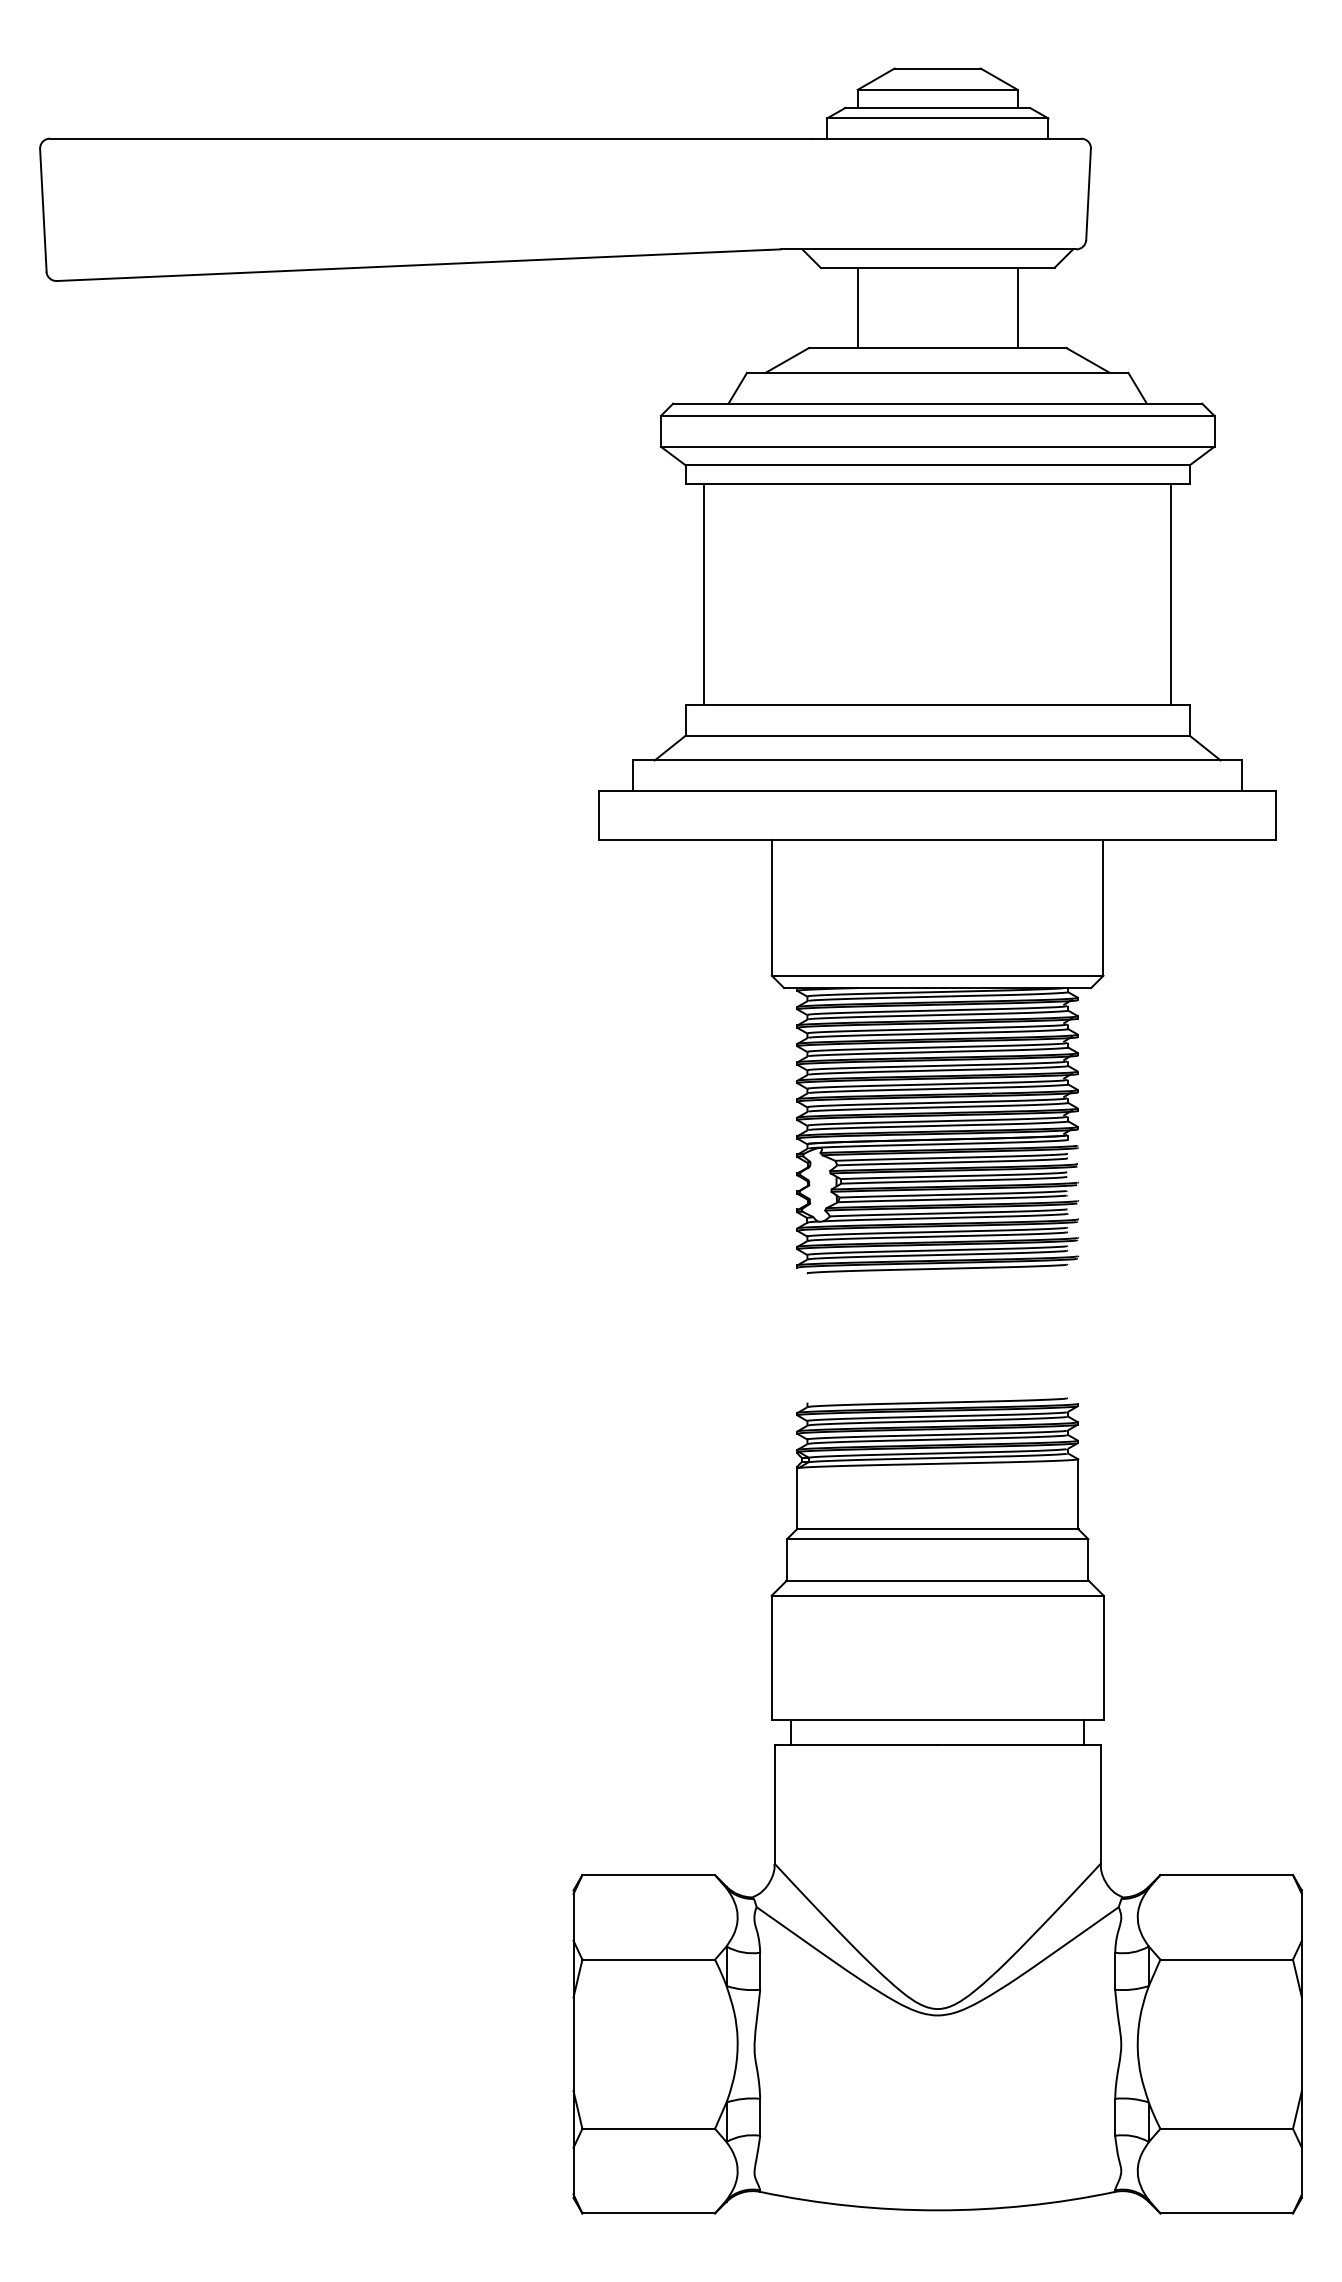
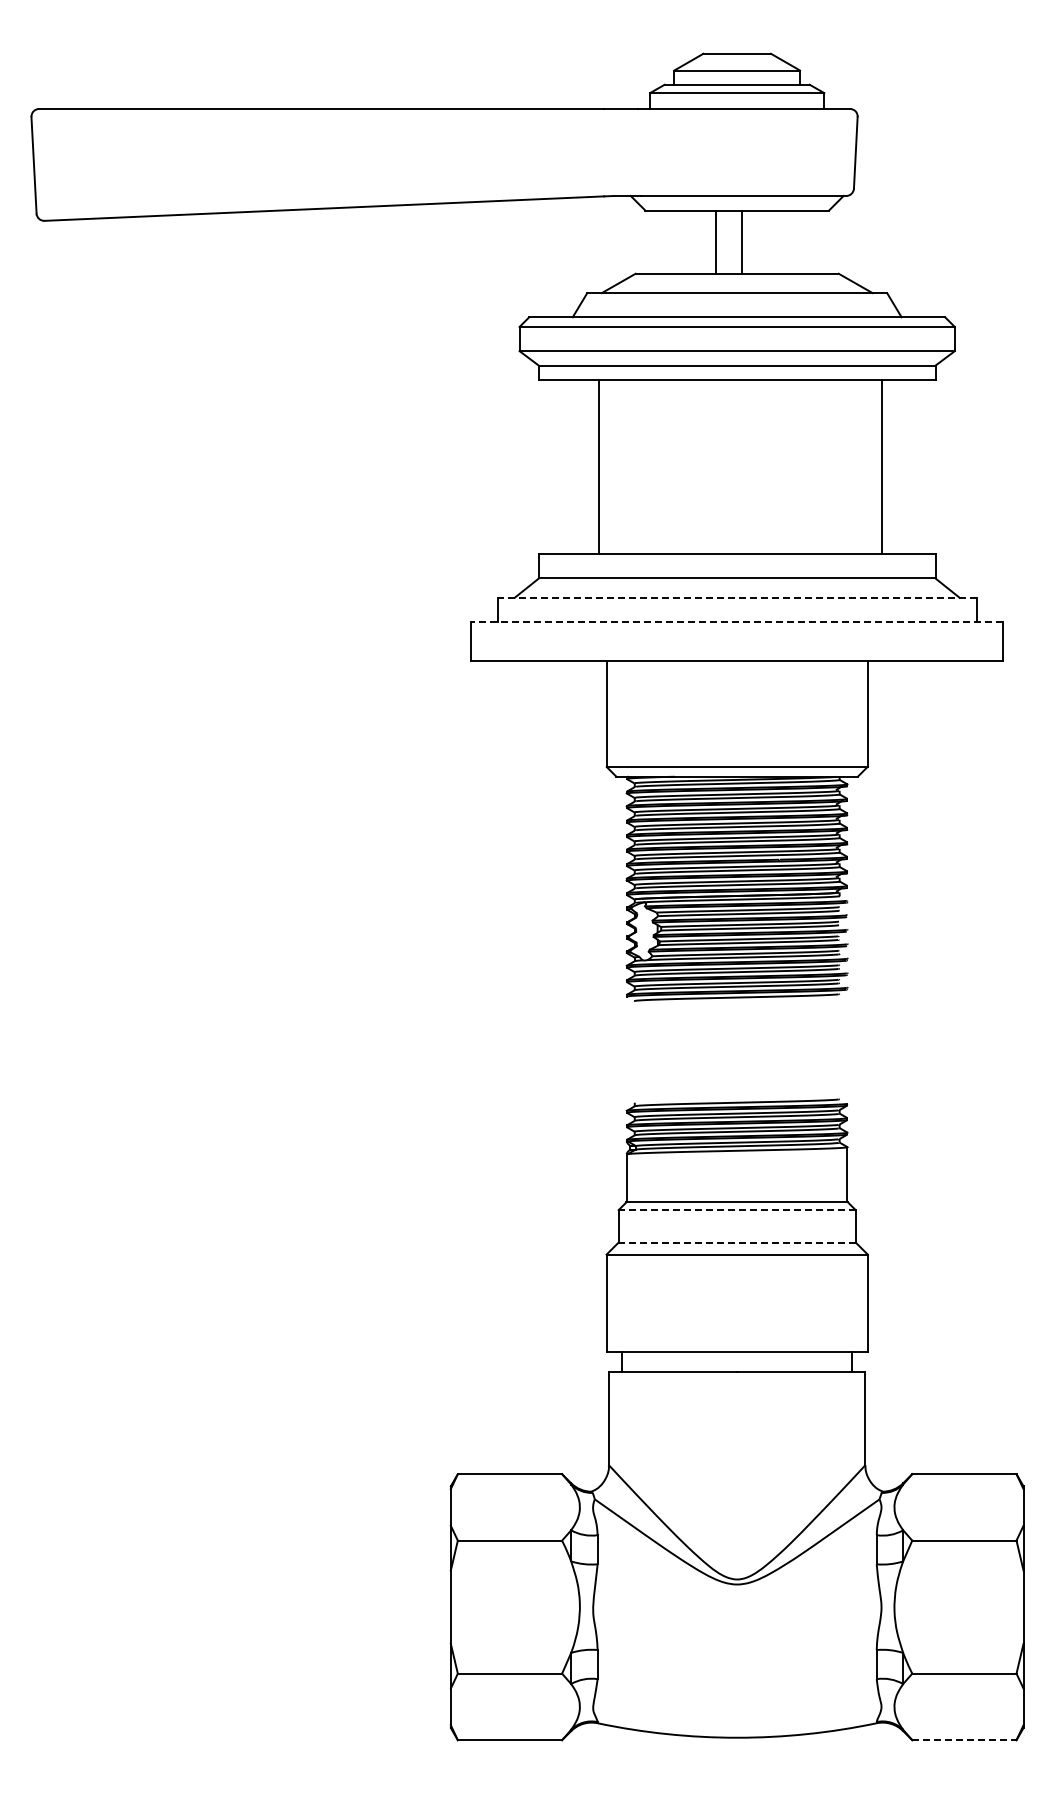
line: (857, 307) -> (716, 241), moved
line: (1018, 307) -> (742, 241), moved
line: (704, 594) -> (599, 467), moved
line: (1170, 594) -> (881, 467), moved
line: (936, 760) -> (736, 597), solid -> dashed
line: (936, 791) -> (736, 622), solid -> dashed
line: (936, 1539) -> (736, 1210), solid -> dashed
line: (938, 1580) -> (737, 1242), solid -> dashed
line: (1226, 2213) -> (964, 1740), solid -> dashed

